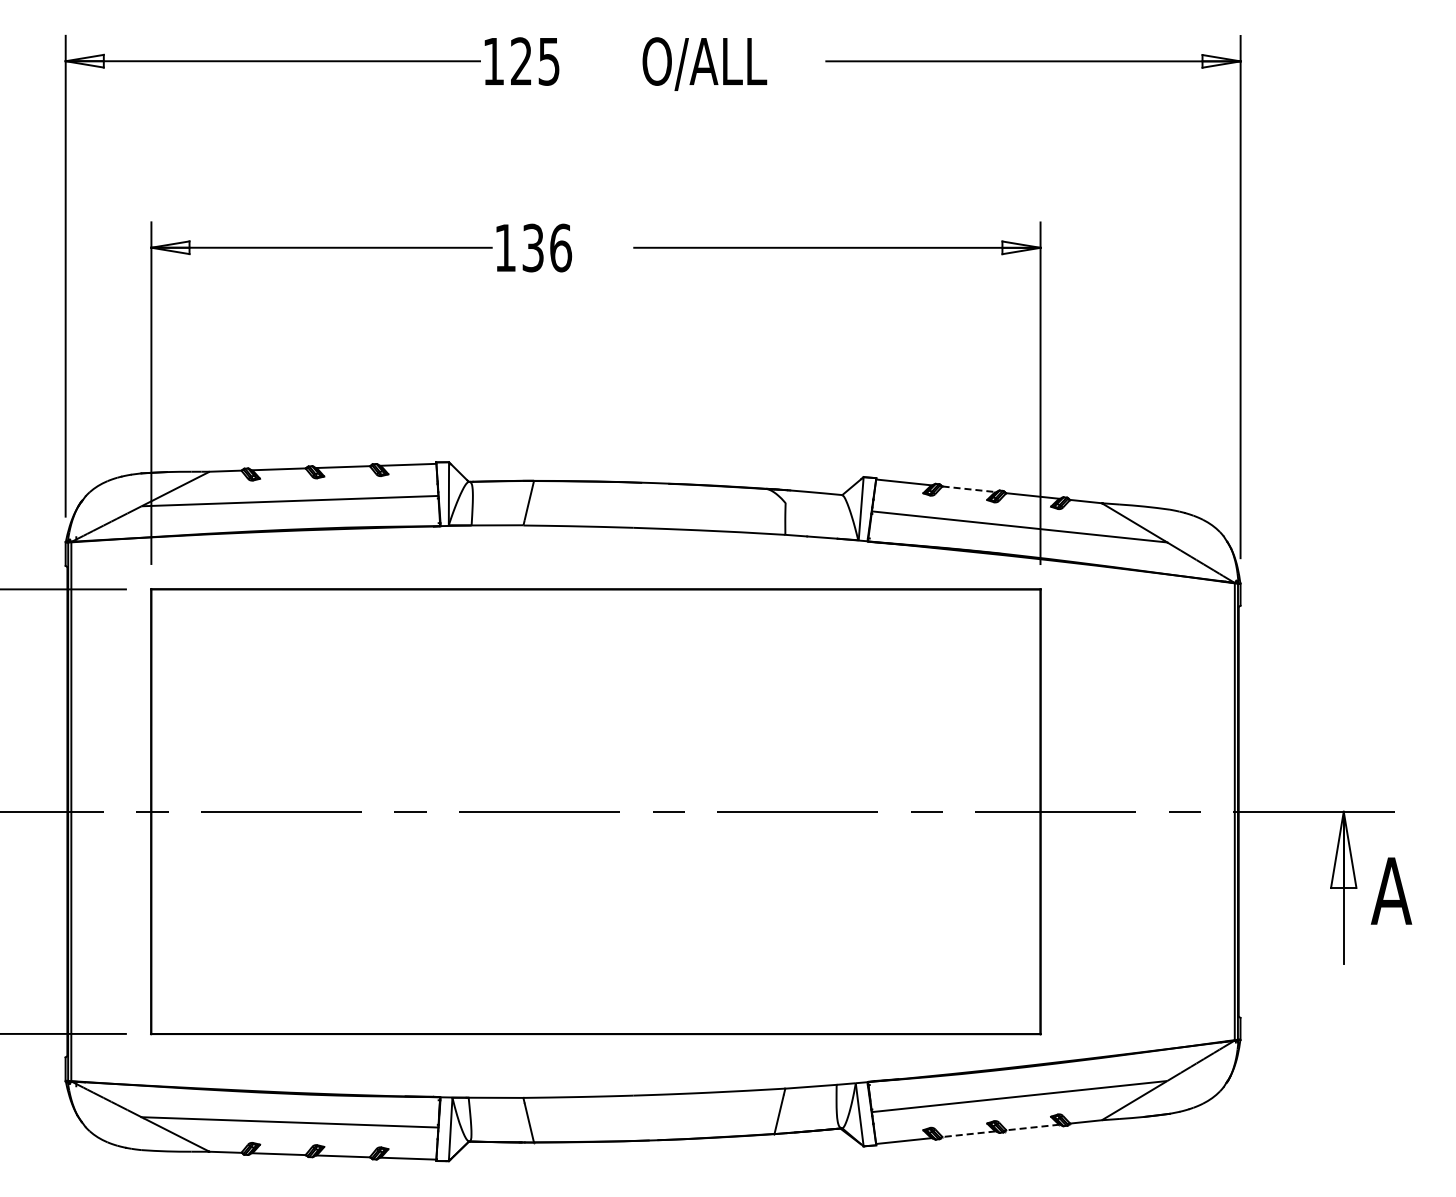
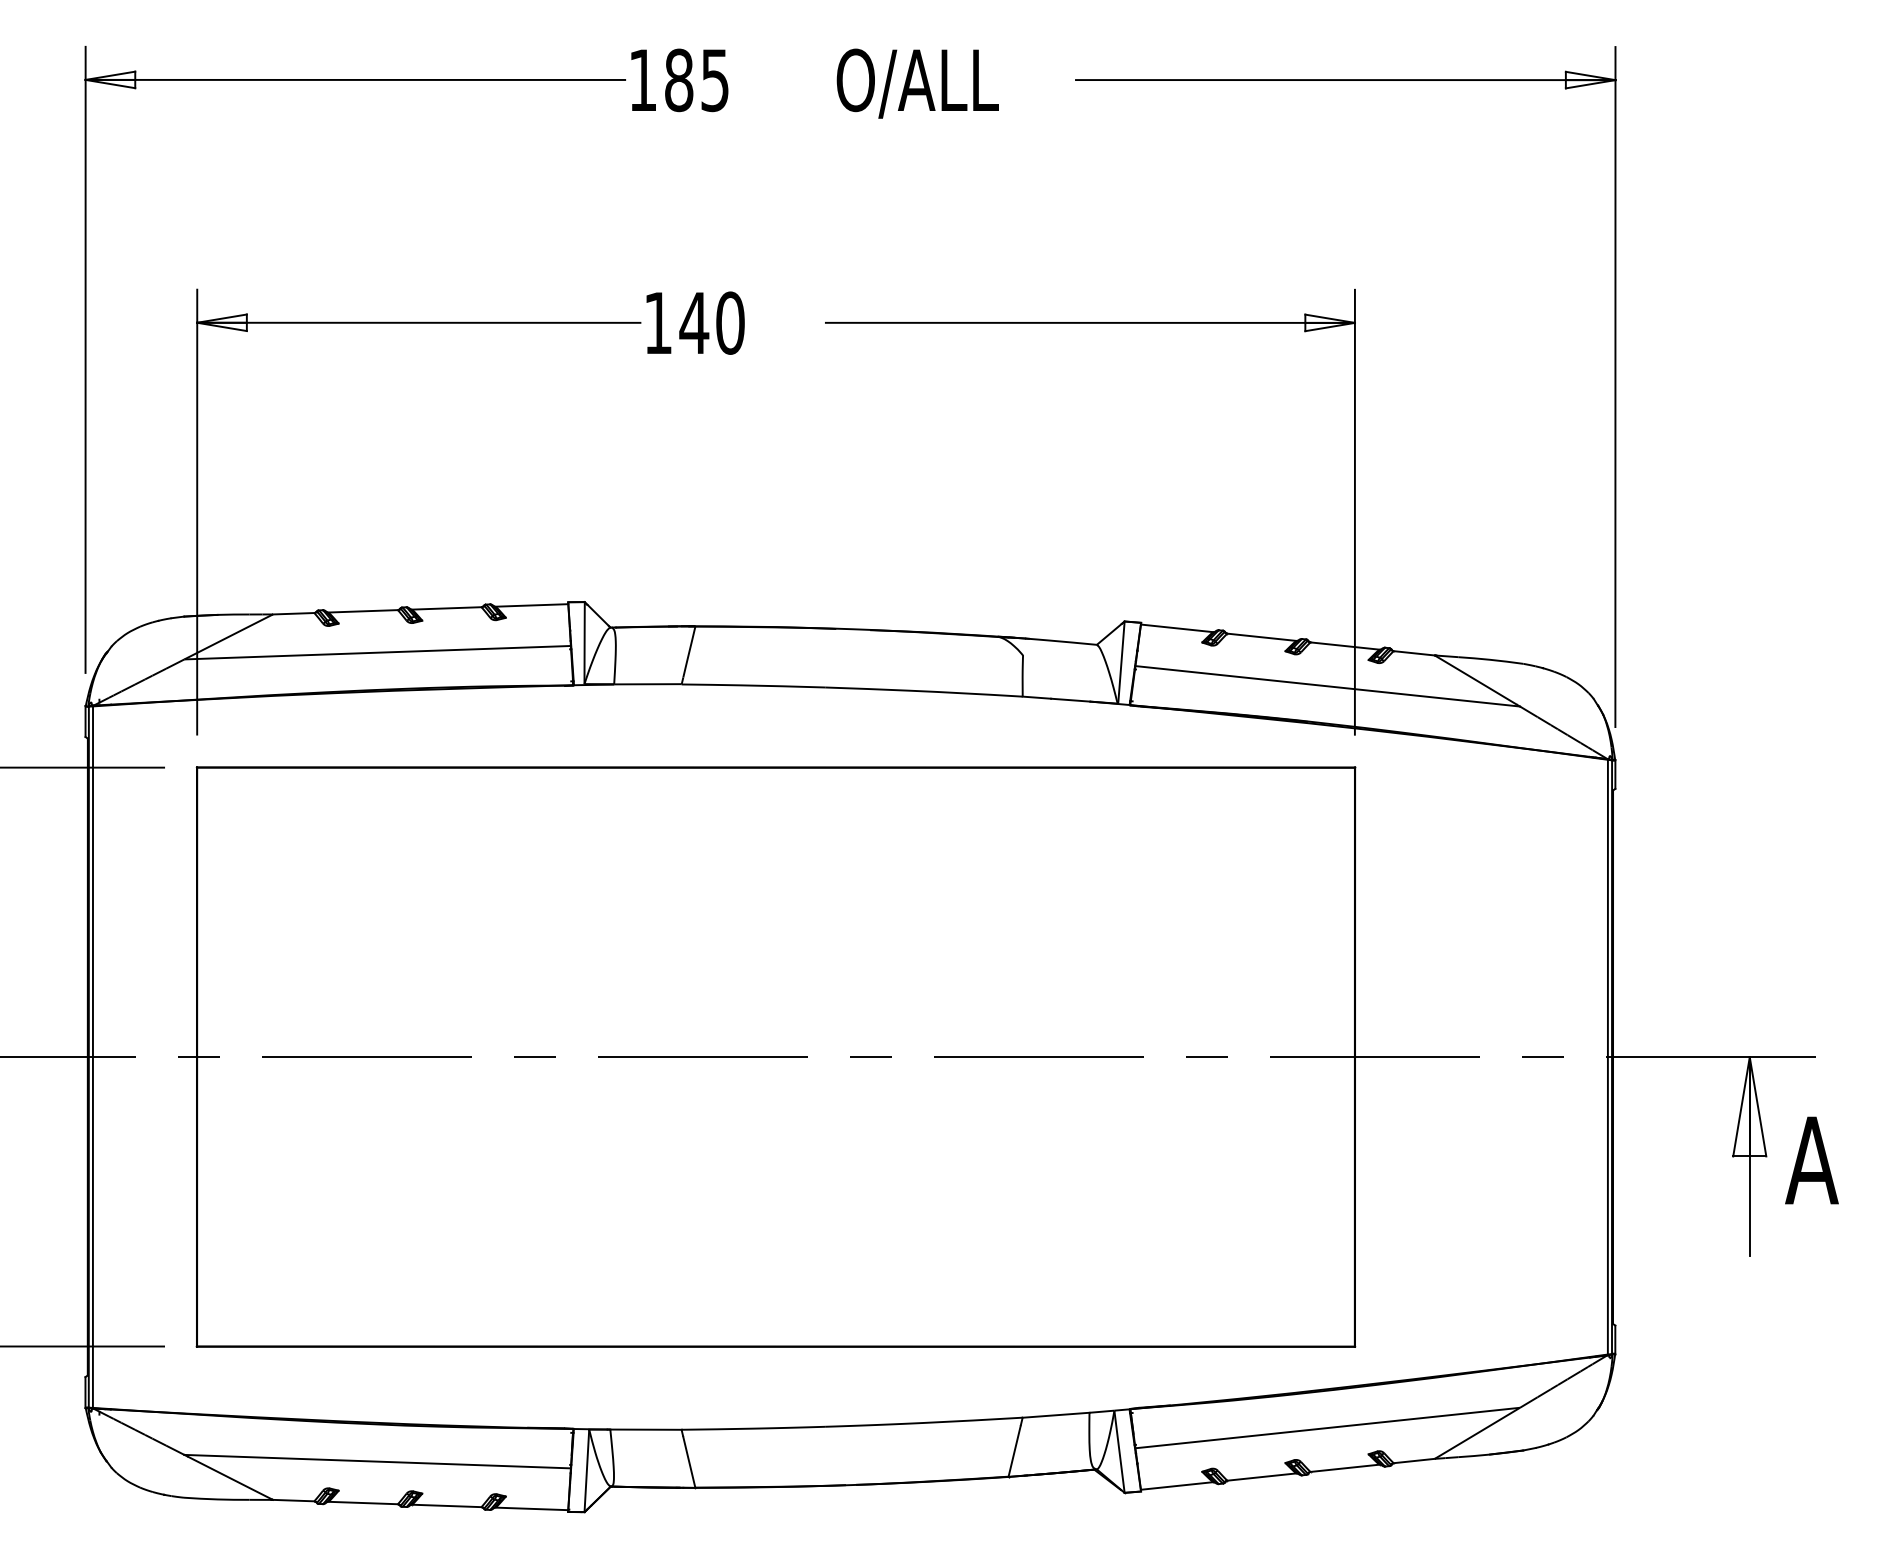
text: (521, 61) -> (679, 80), 125 -> 185
text: (546, 247) -> (711, 322), 136 -> 140
line: (969, 489) -> (1262, 637), dashed -> solid
line: (1032, 1127) -> (1344, 1468), dashed -> solid
line: (969, 1134) -> (1262, 1477), dashed -> solid

